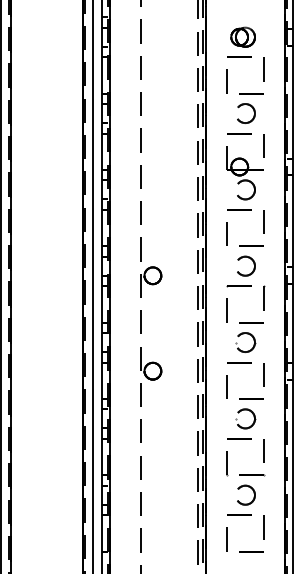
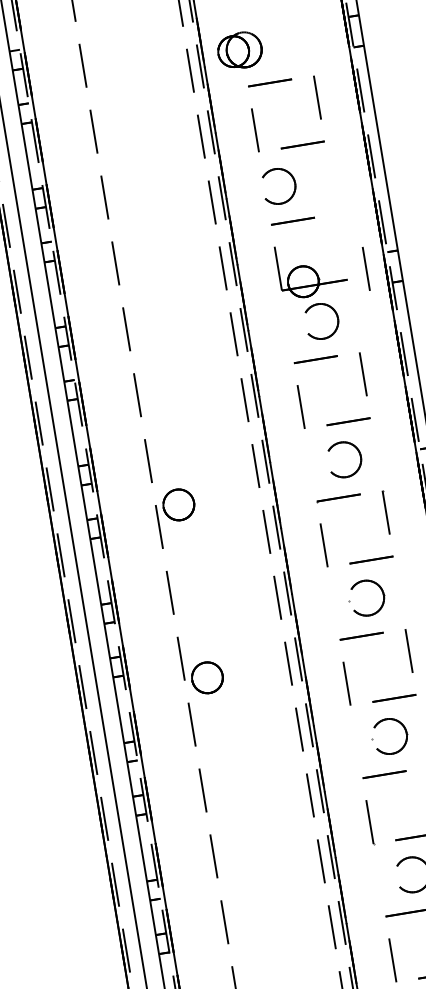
part: (242, 36) -> (238, 49), moved
part: (252, 109) -> (289, 176), moved
line: (263, 145) -> (366, 268), moved

